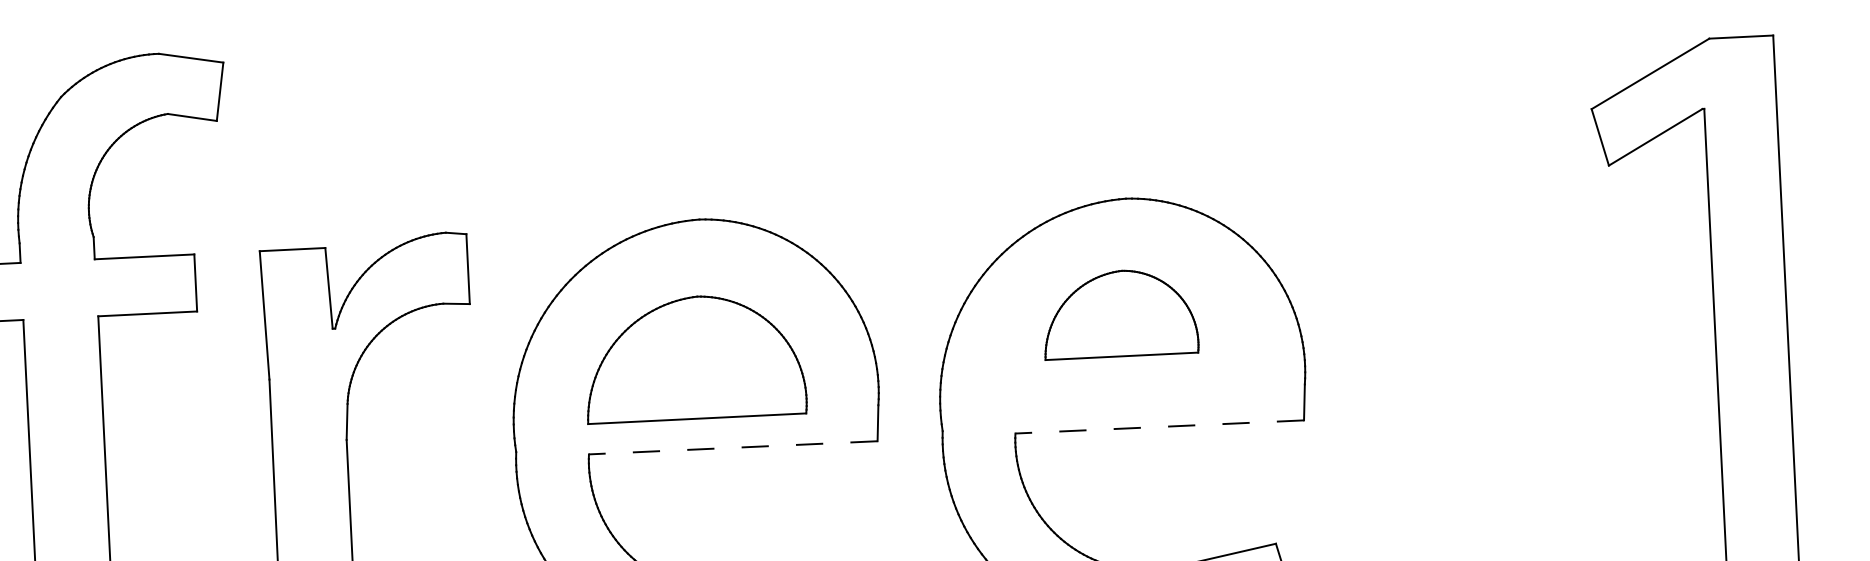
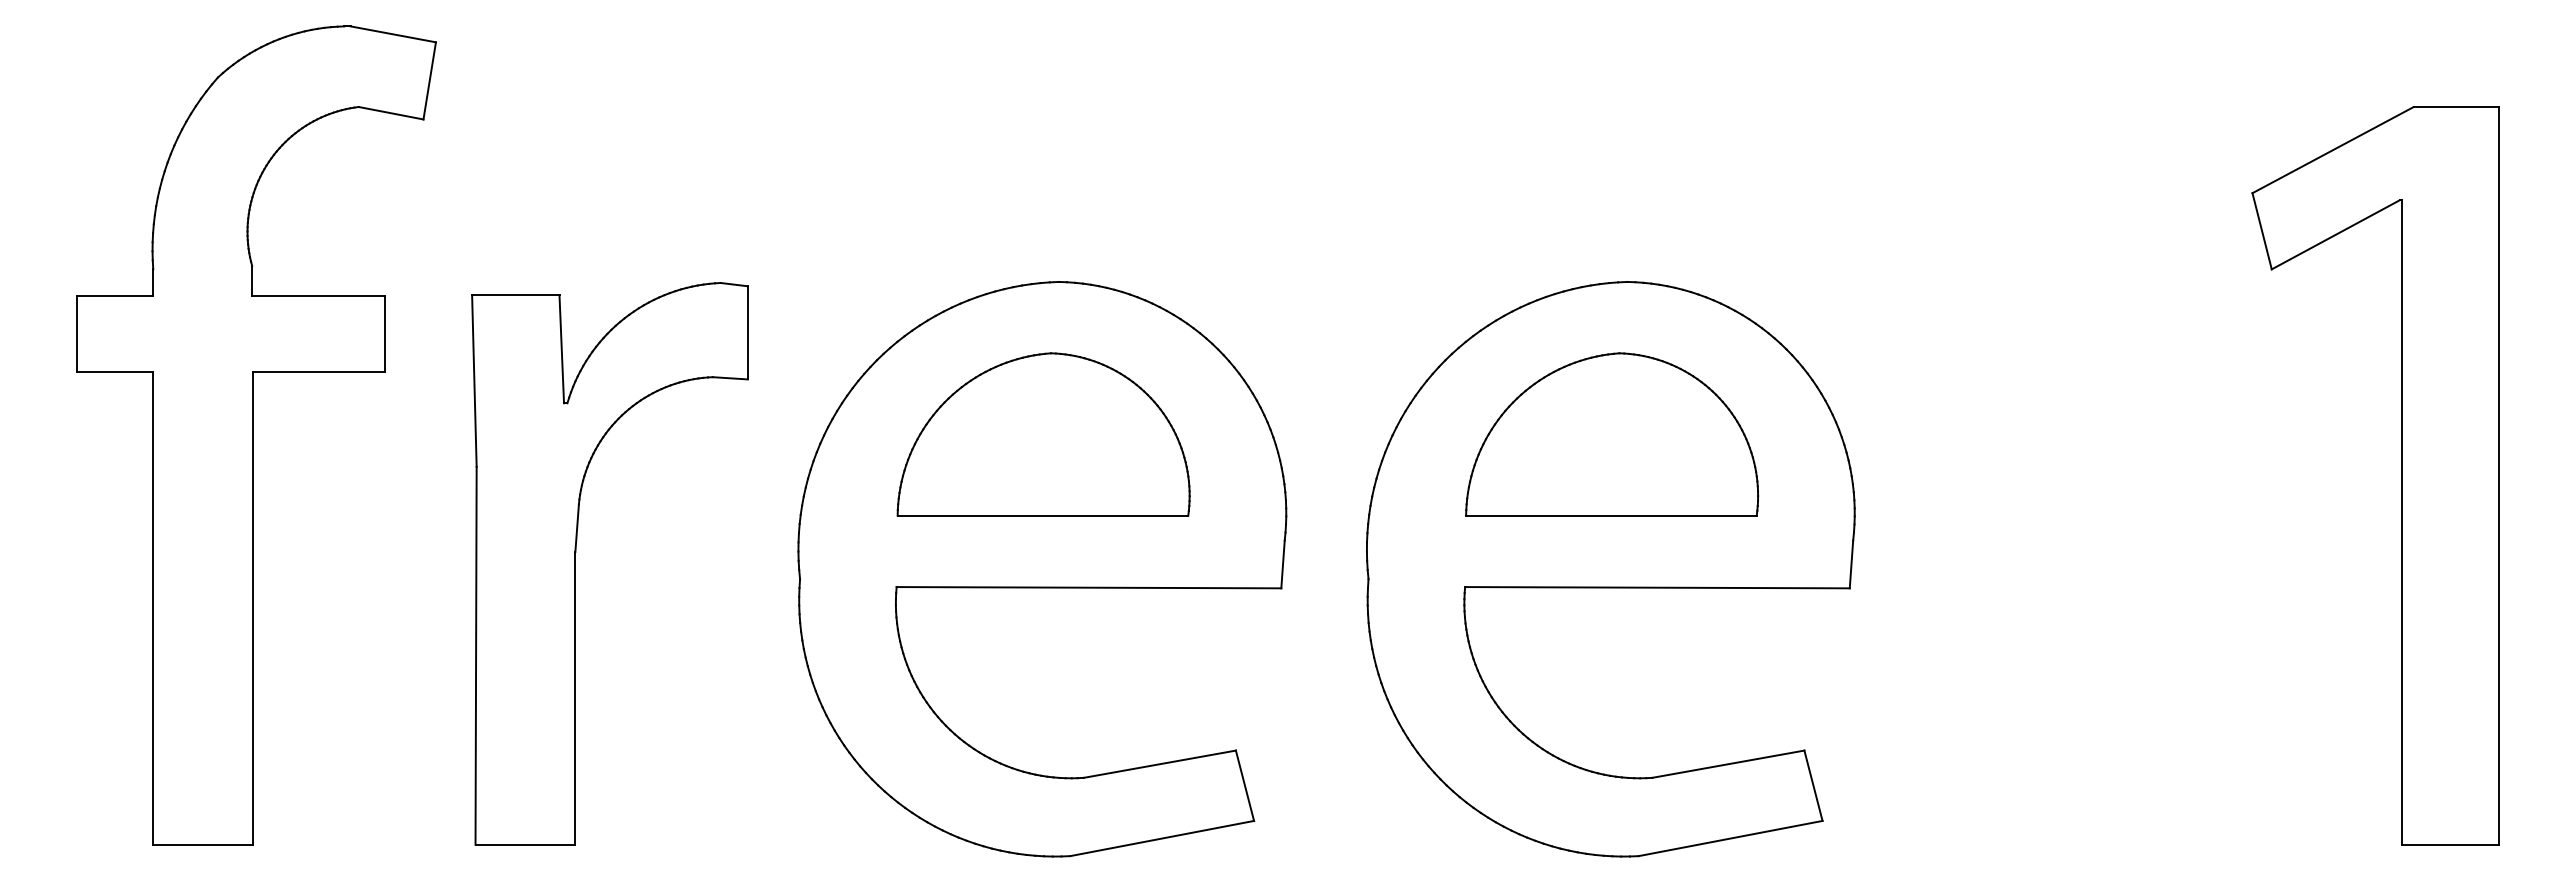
part: (1120, 313) -> (1612, 434), size x1.43
part: (694, 357) -> (1043, 434), moved
line: (1159, 426) -> (1656, 587), dashed -> solid
line: (732, 447) -> (1088, 587), dashed -> solid

